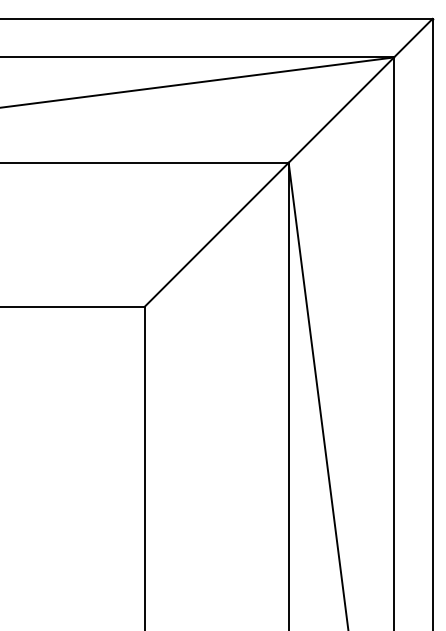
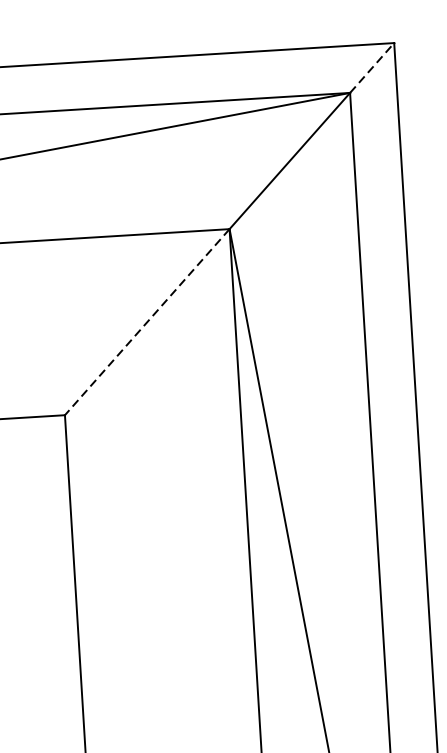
line: (413, 37) -> (372, 67), solid -> dashed
line: (216, 234) -> (146, 321), solid -> dashed

